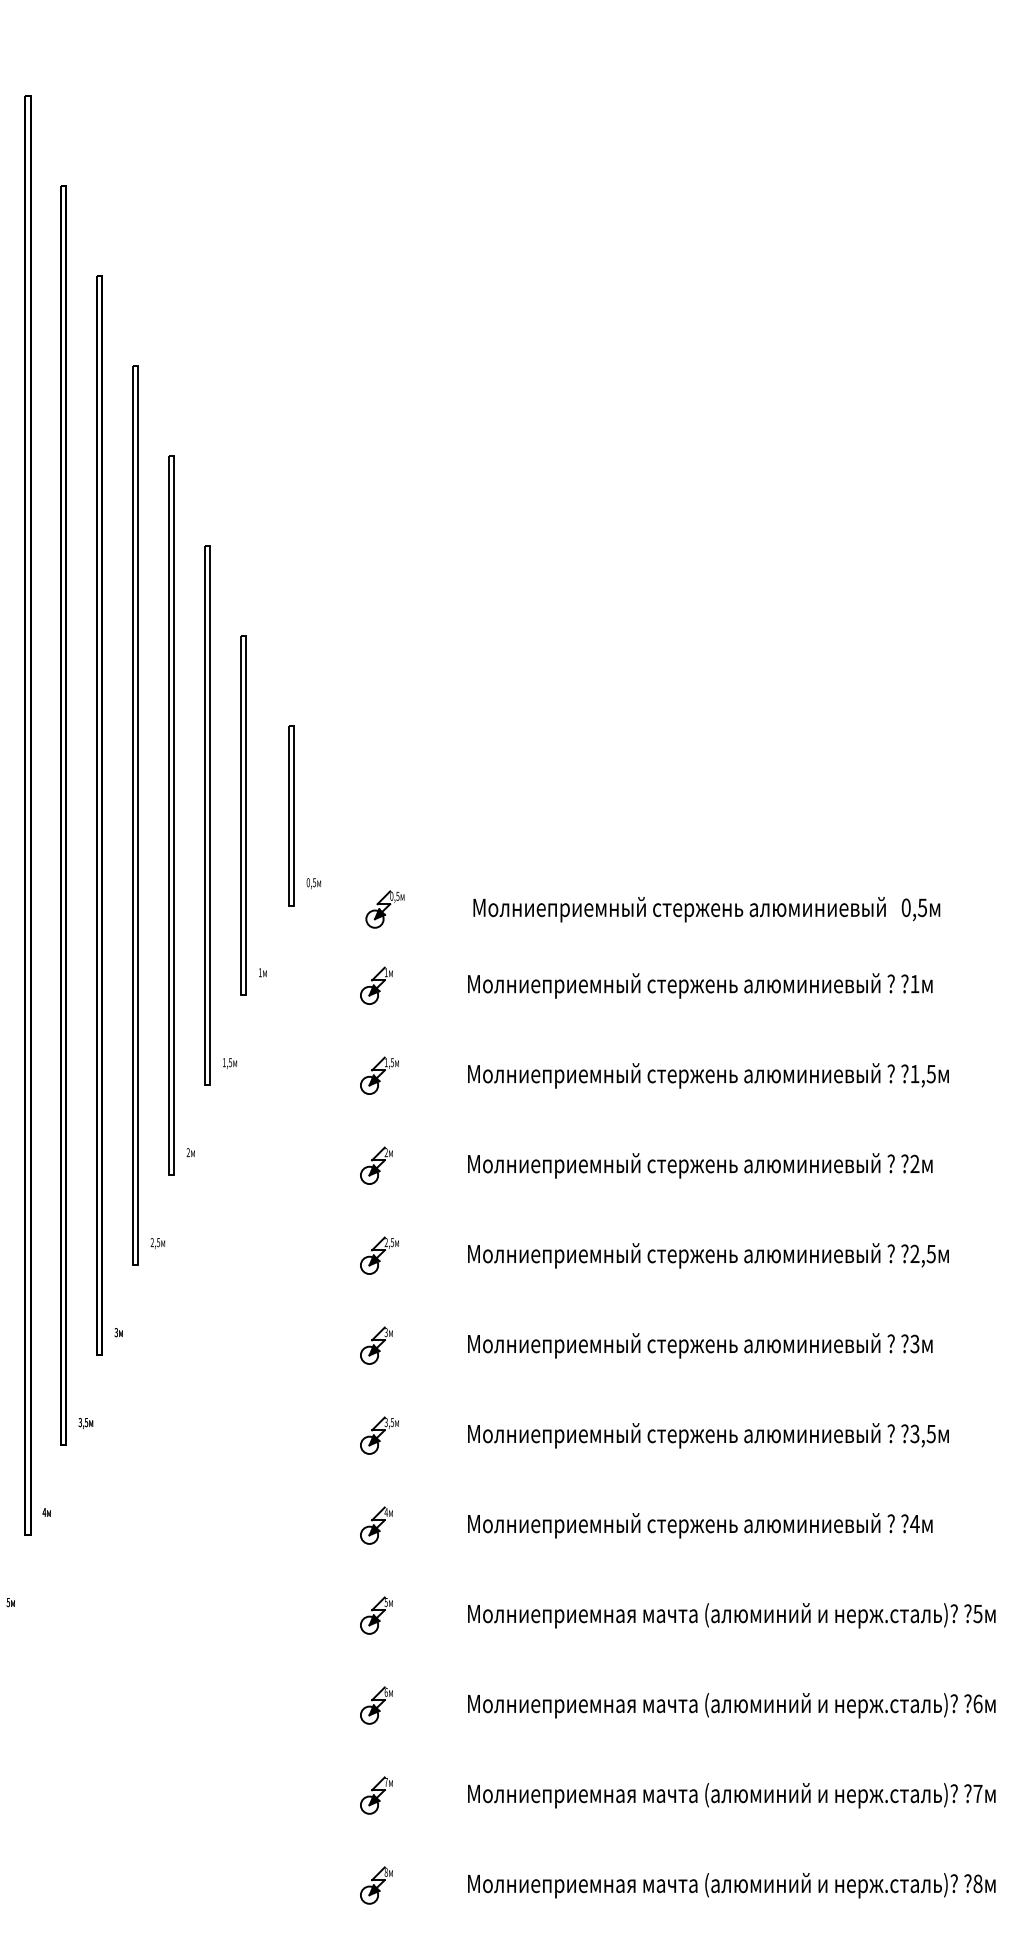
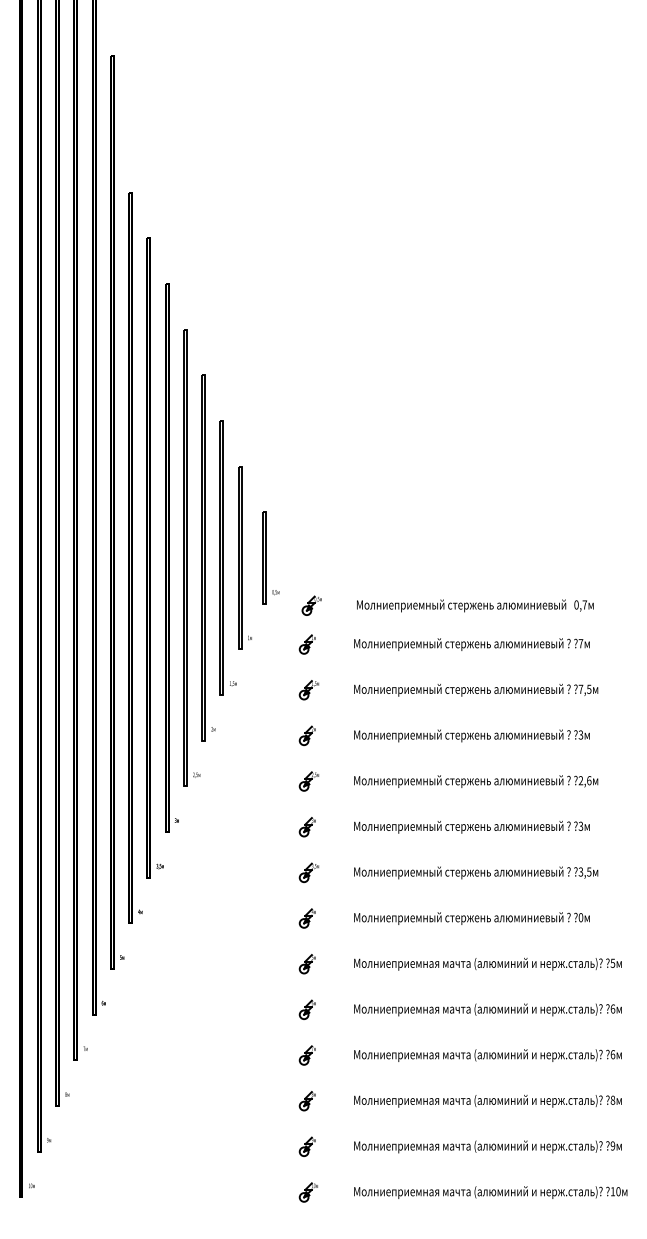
text: (921, 906) -> (584, 604), 0,5 -> 0,7
text: (914, 983) -> (580, 643), ^I1 -> ^I7
text: (914, 1072) -> (580, 688), ^I1,5 -> ^I7,5
text: (914, 1164) -> (580, 735), ^I2 -> ^I3
text: (931, 1253) -> (589, 780), ^I2,5 -> ^I2,6
text: (914, 1523) -> (580, 917), ^I4 -> ^I0
text: (977, 1793) -> (612, 1054), ^I7 -> ^I6

